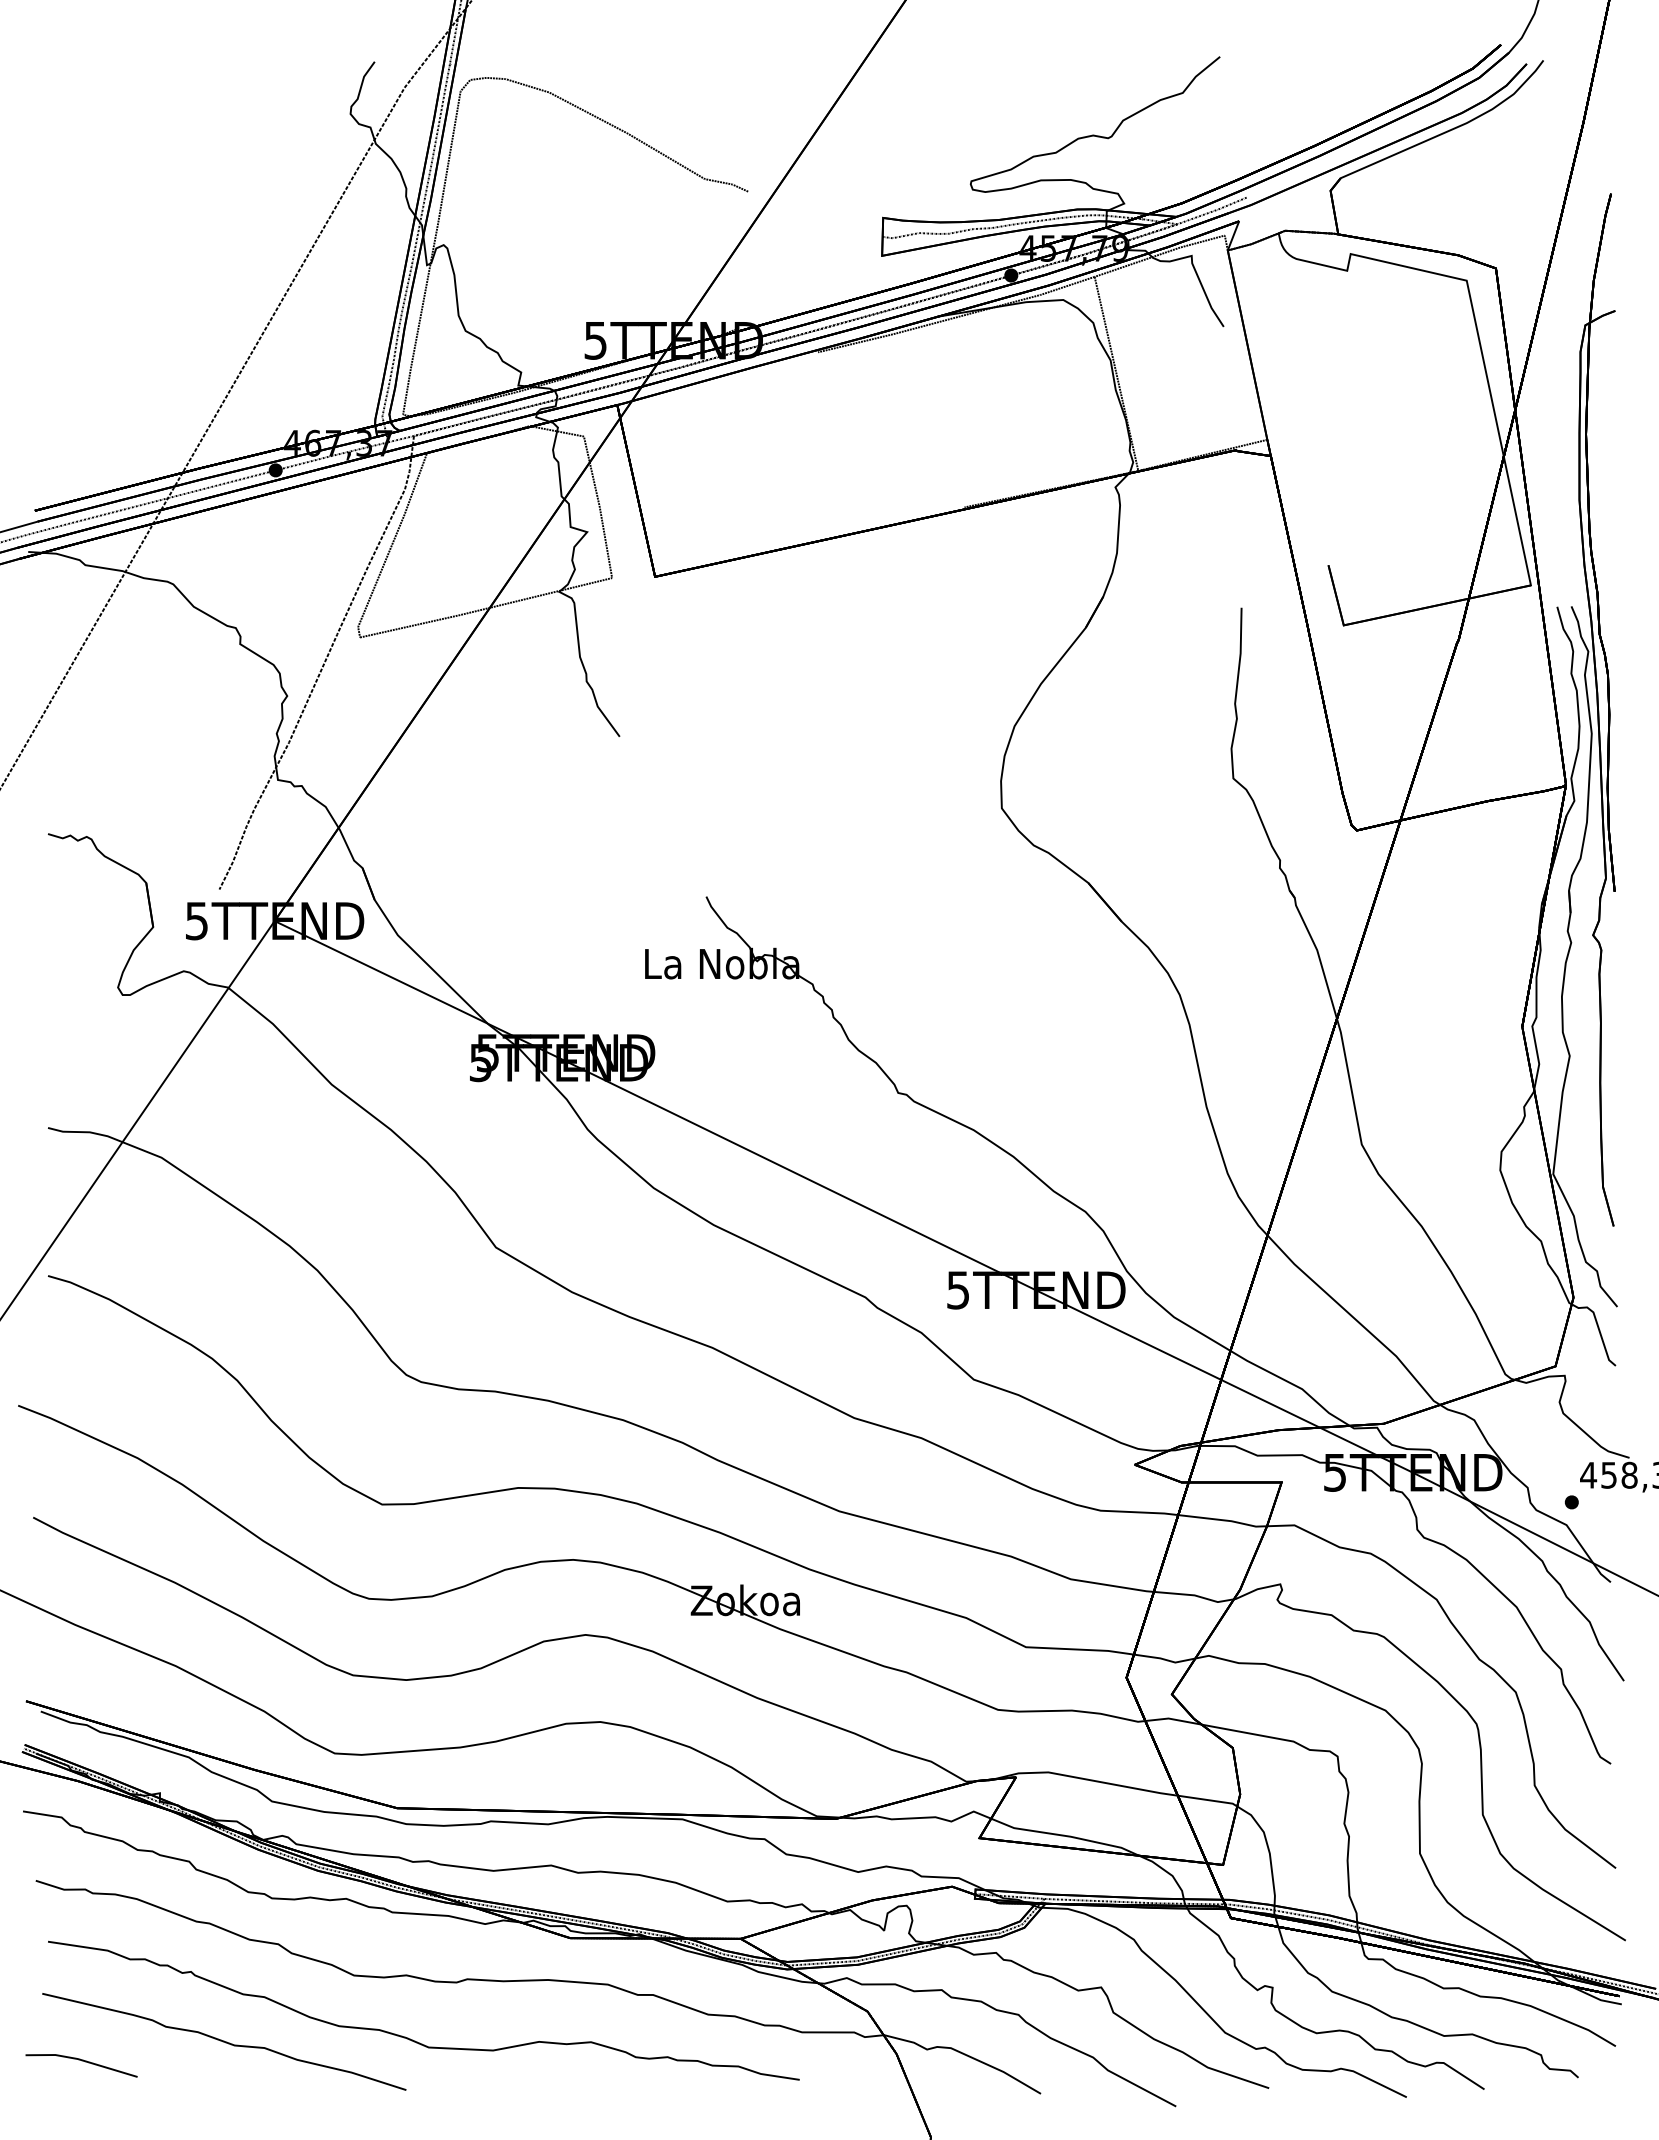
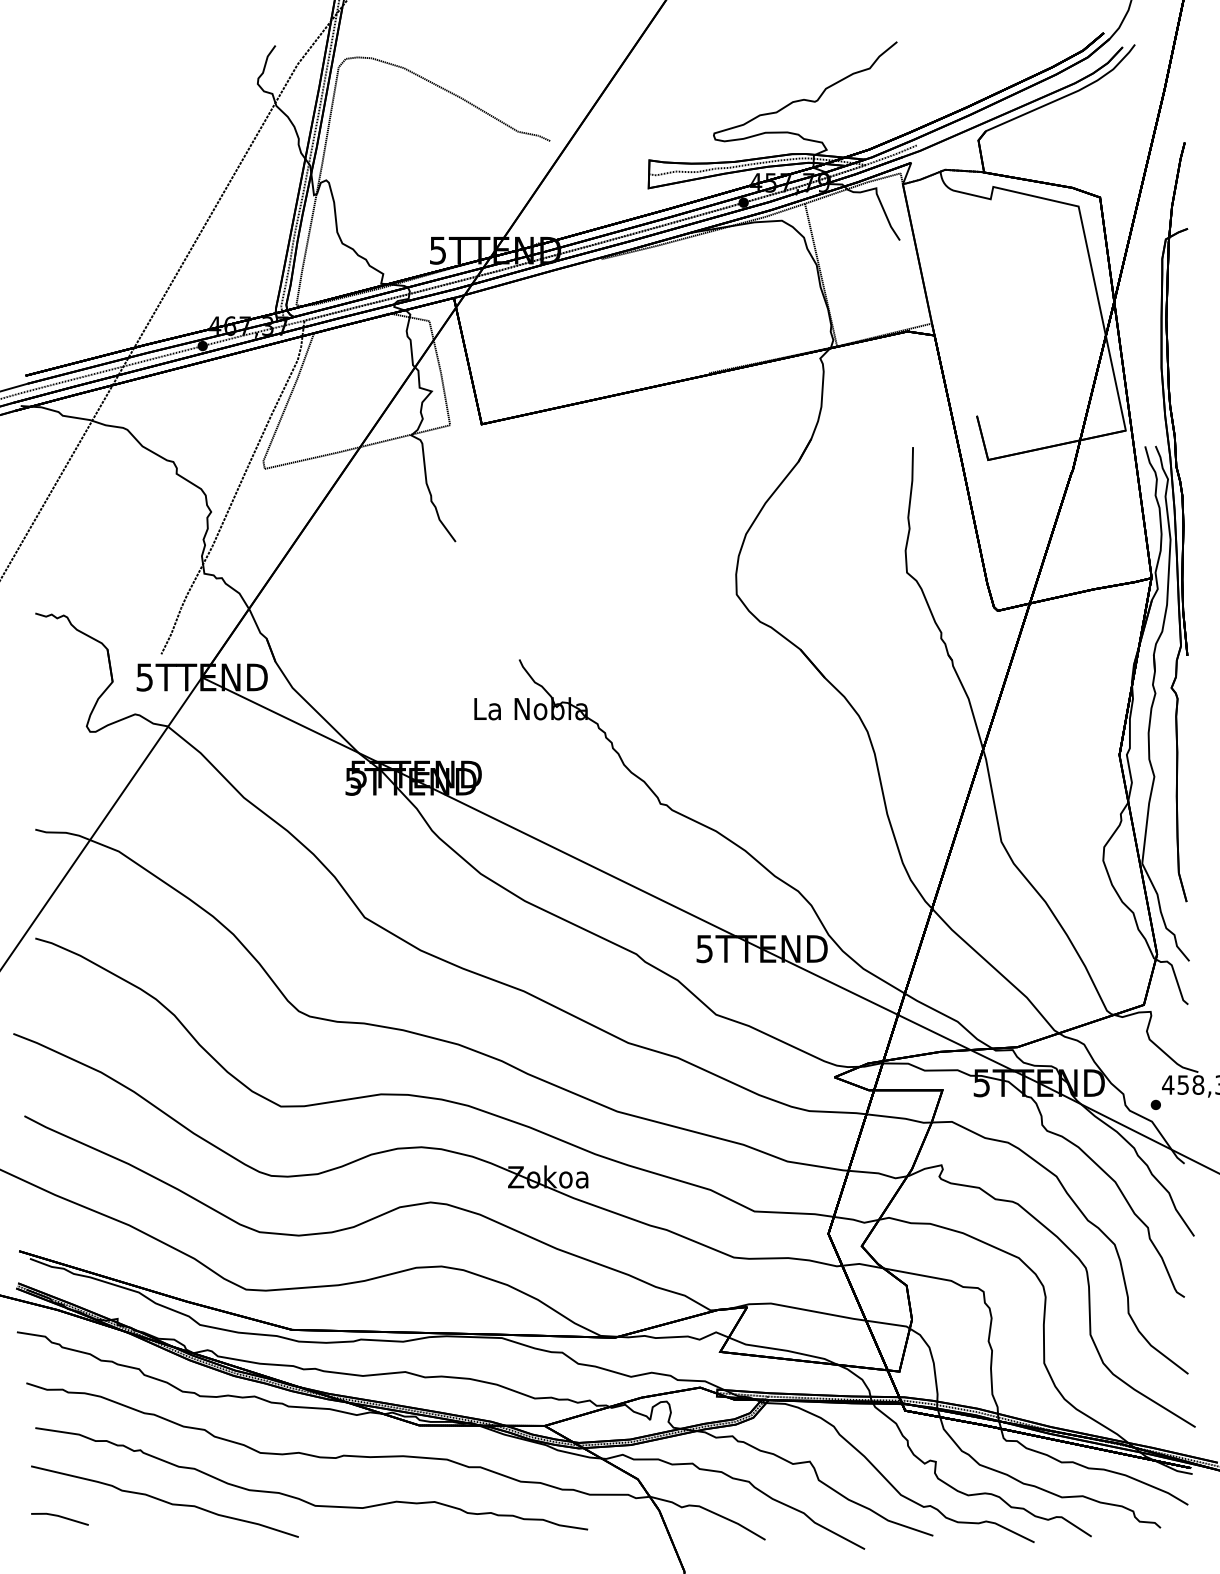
part: (81, 2065) -> (59, 1519), size x0.7

